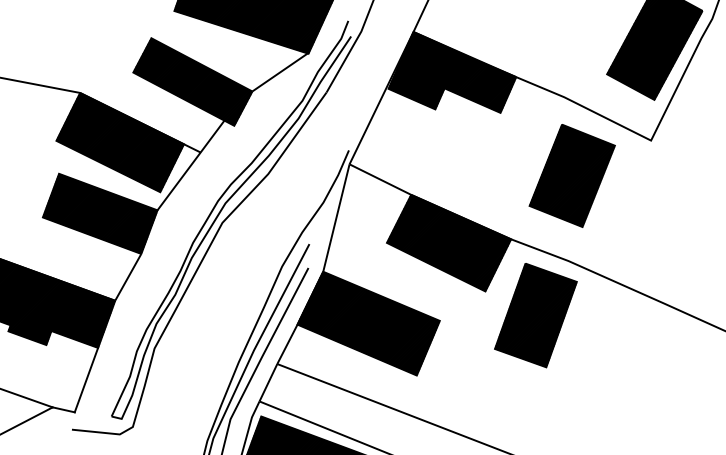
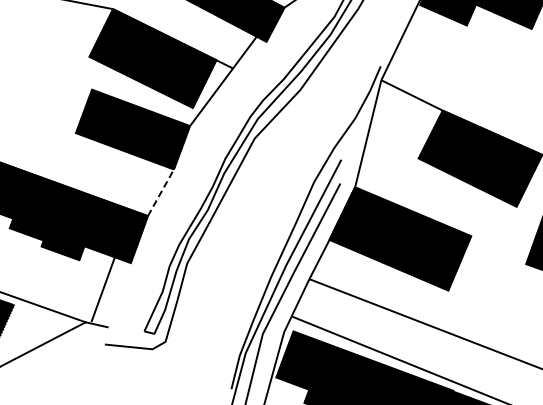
line: (128, 277) -> (161, 192), solid -> dashed
line: (86, 379) -> (103, 288), moved

